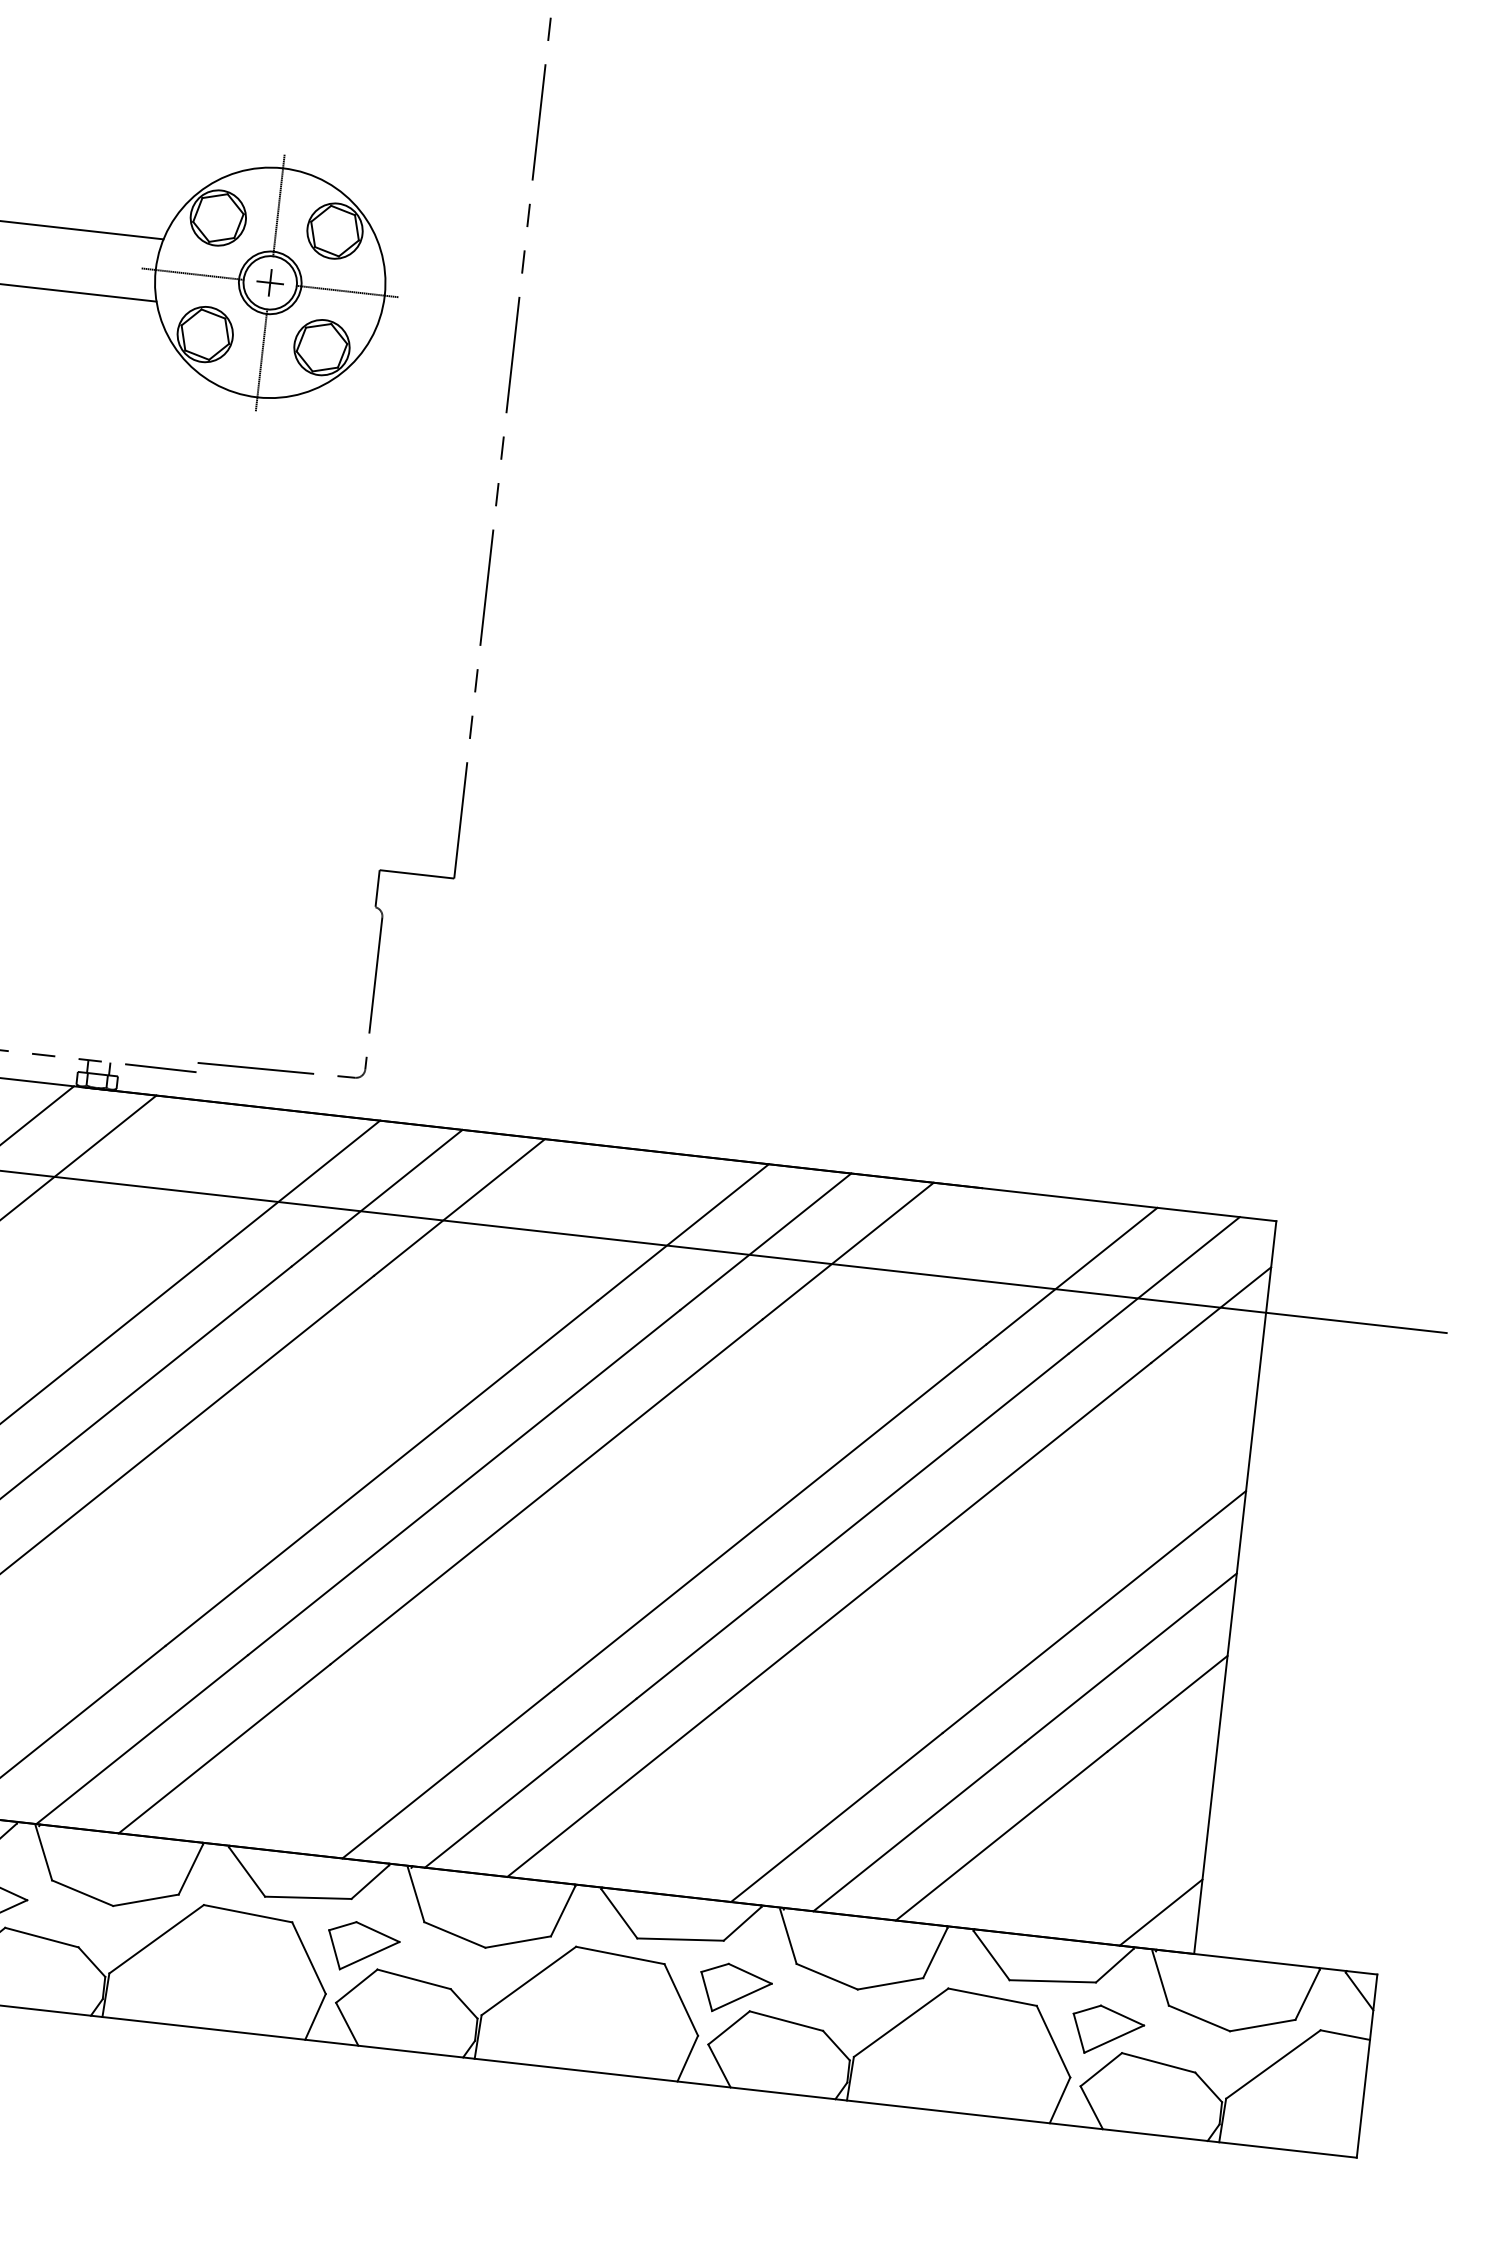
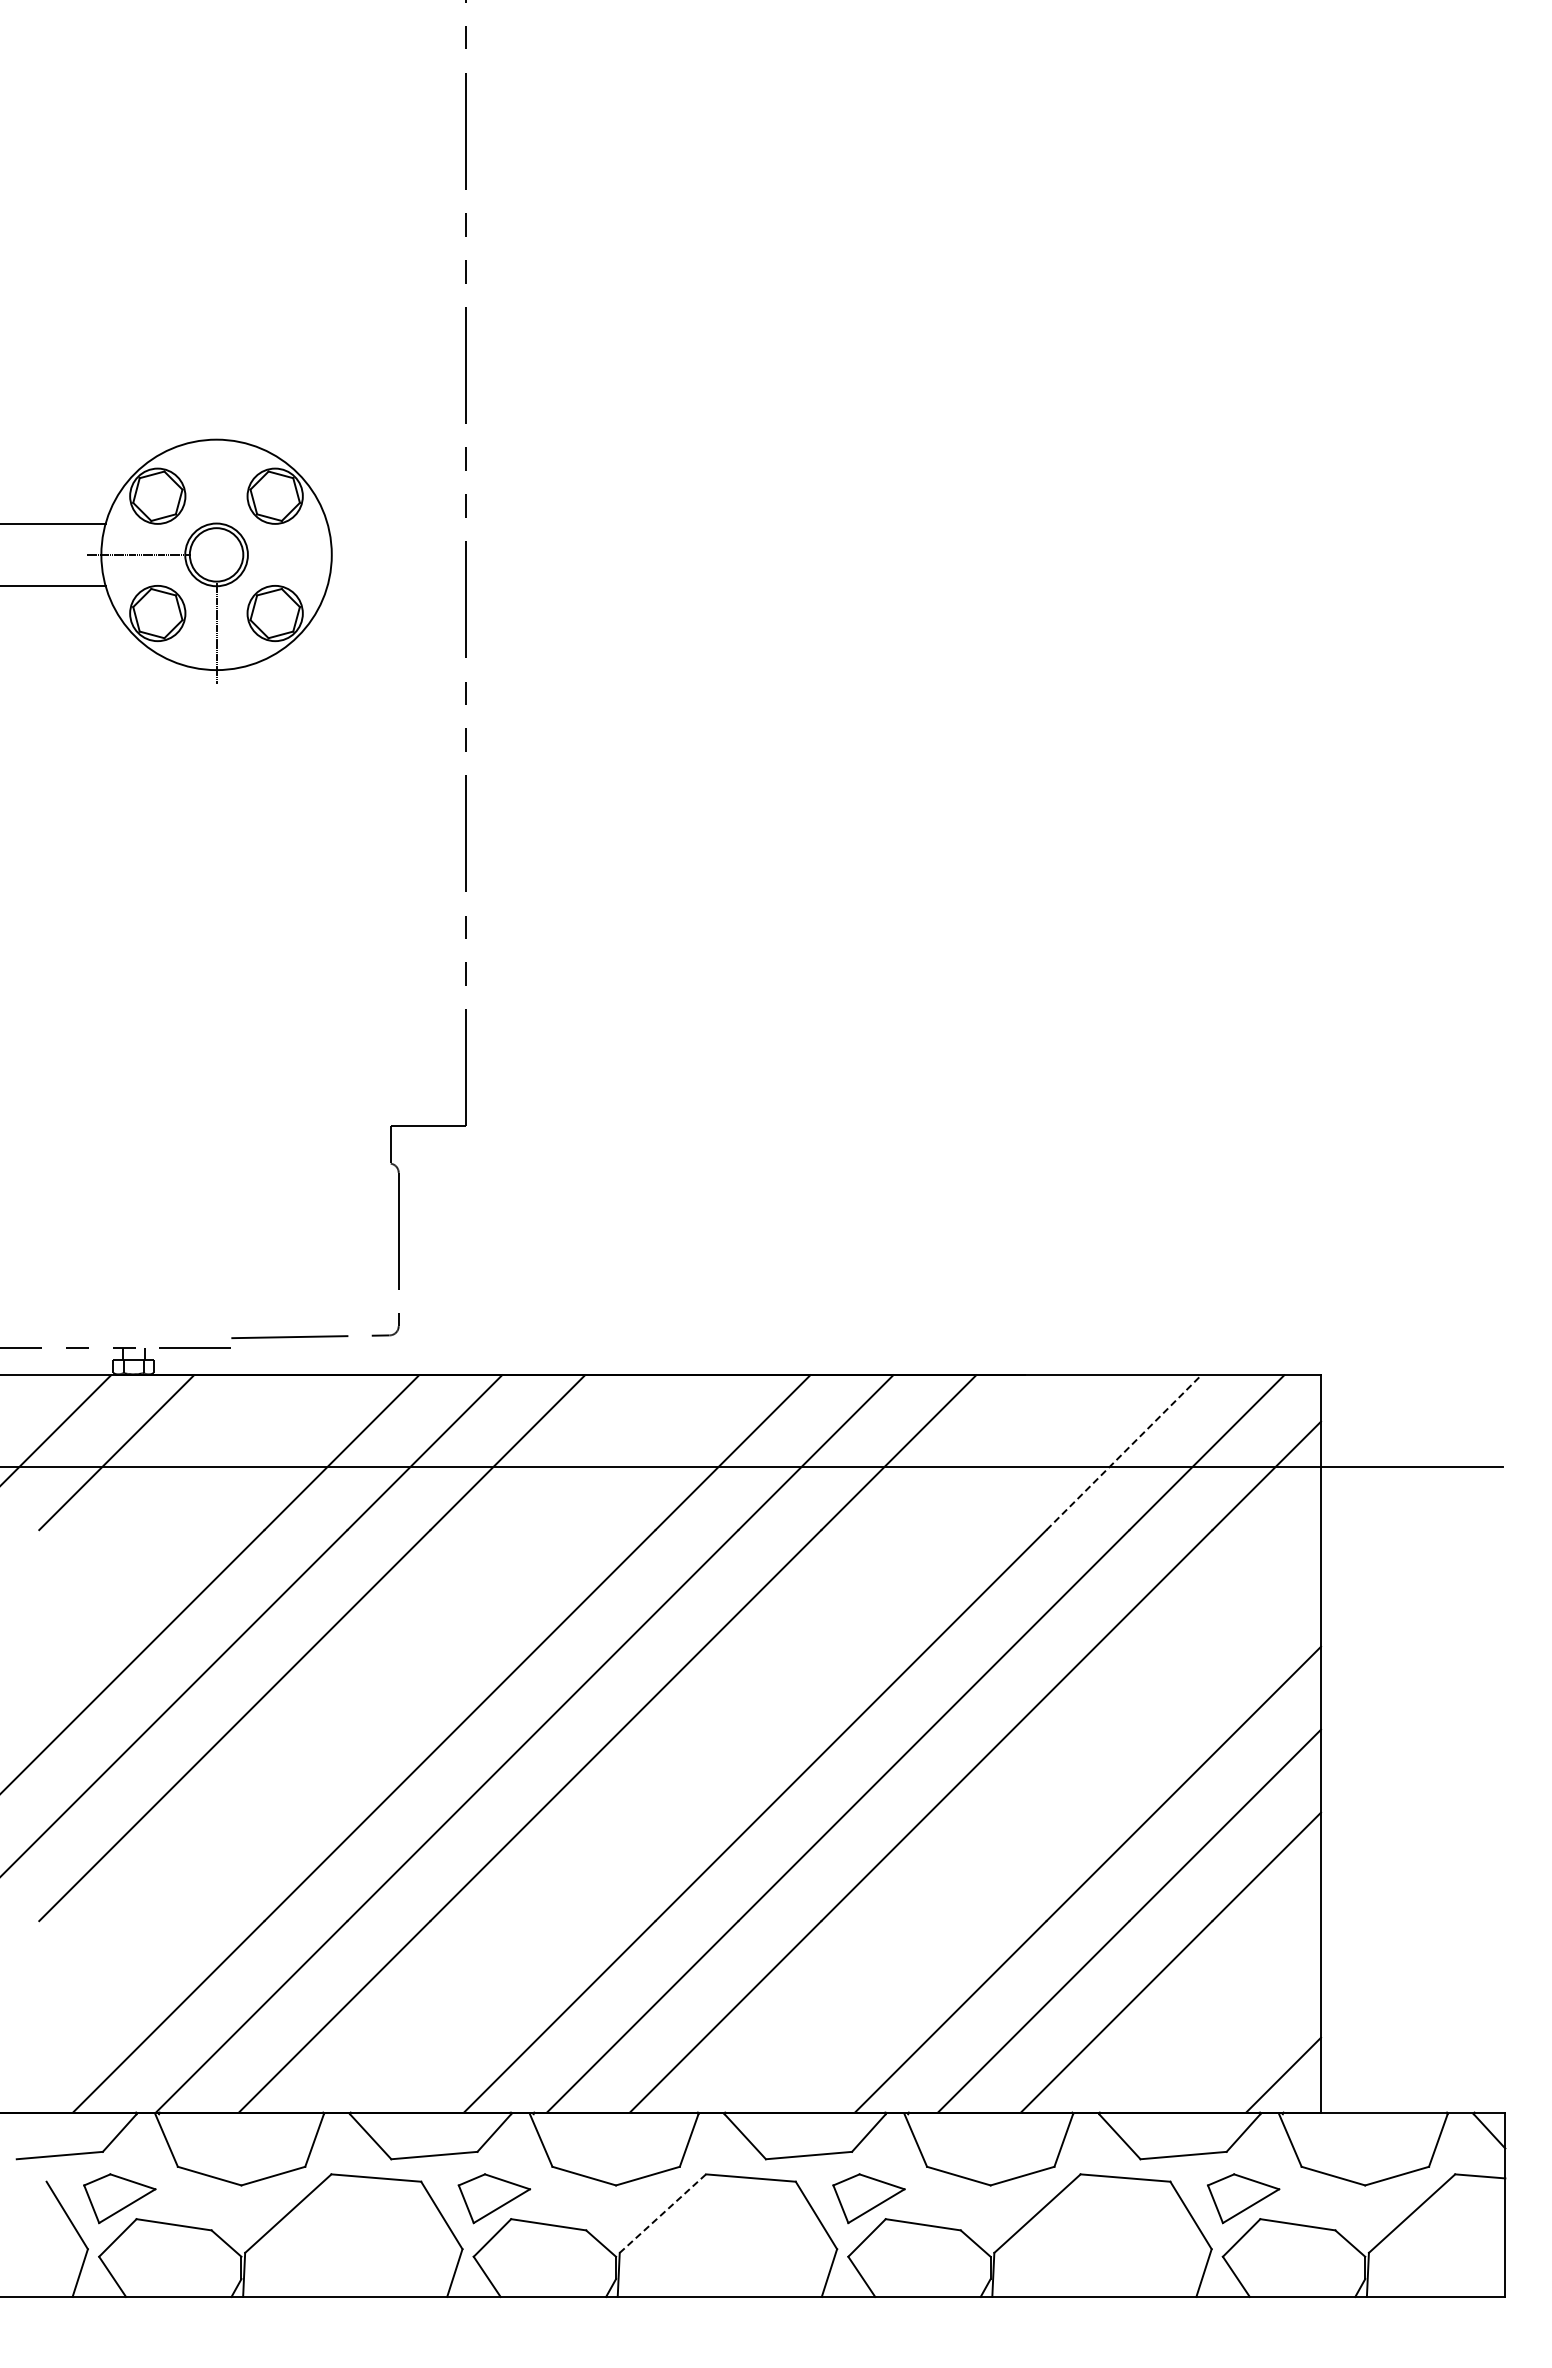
line: (278, 205) -> (216, 477), removed
part: (270, 282) -> (216, 554), removed
line: (346, 291) -> (293, 554), removed
line: (1072, 1276) -> (1124, 1452), solid -> dashed
line: (528, 1980) -> (662, 2213), solid -> dashed

